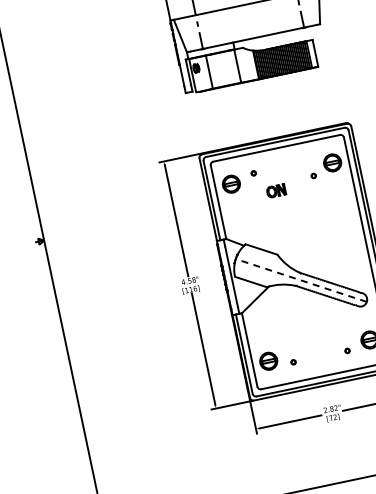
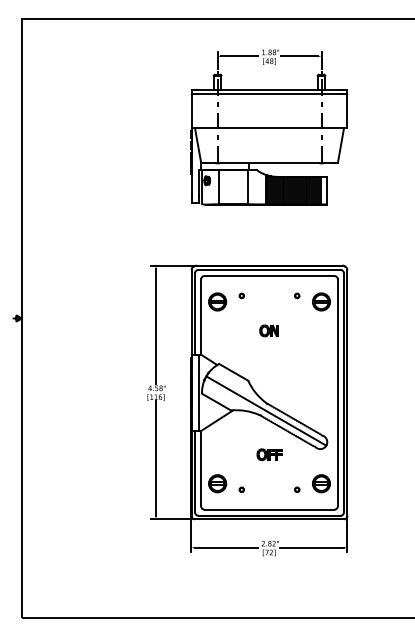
part: (313, 175) -> (297, 295), moved
part: (275, 190) -> (268, 330), moved
line: (300, 280) -> (265, 410), dashed -> solid
part: (313, 322) -> (269, 454), added

